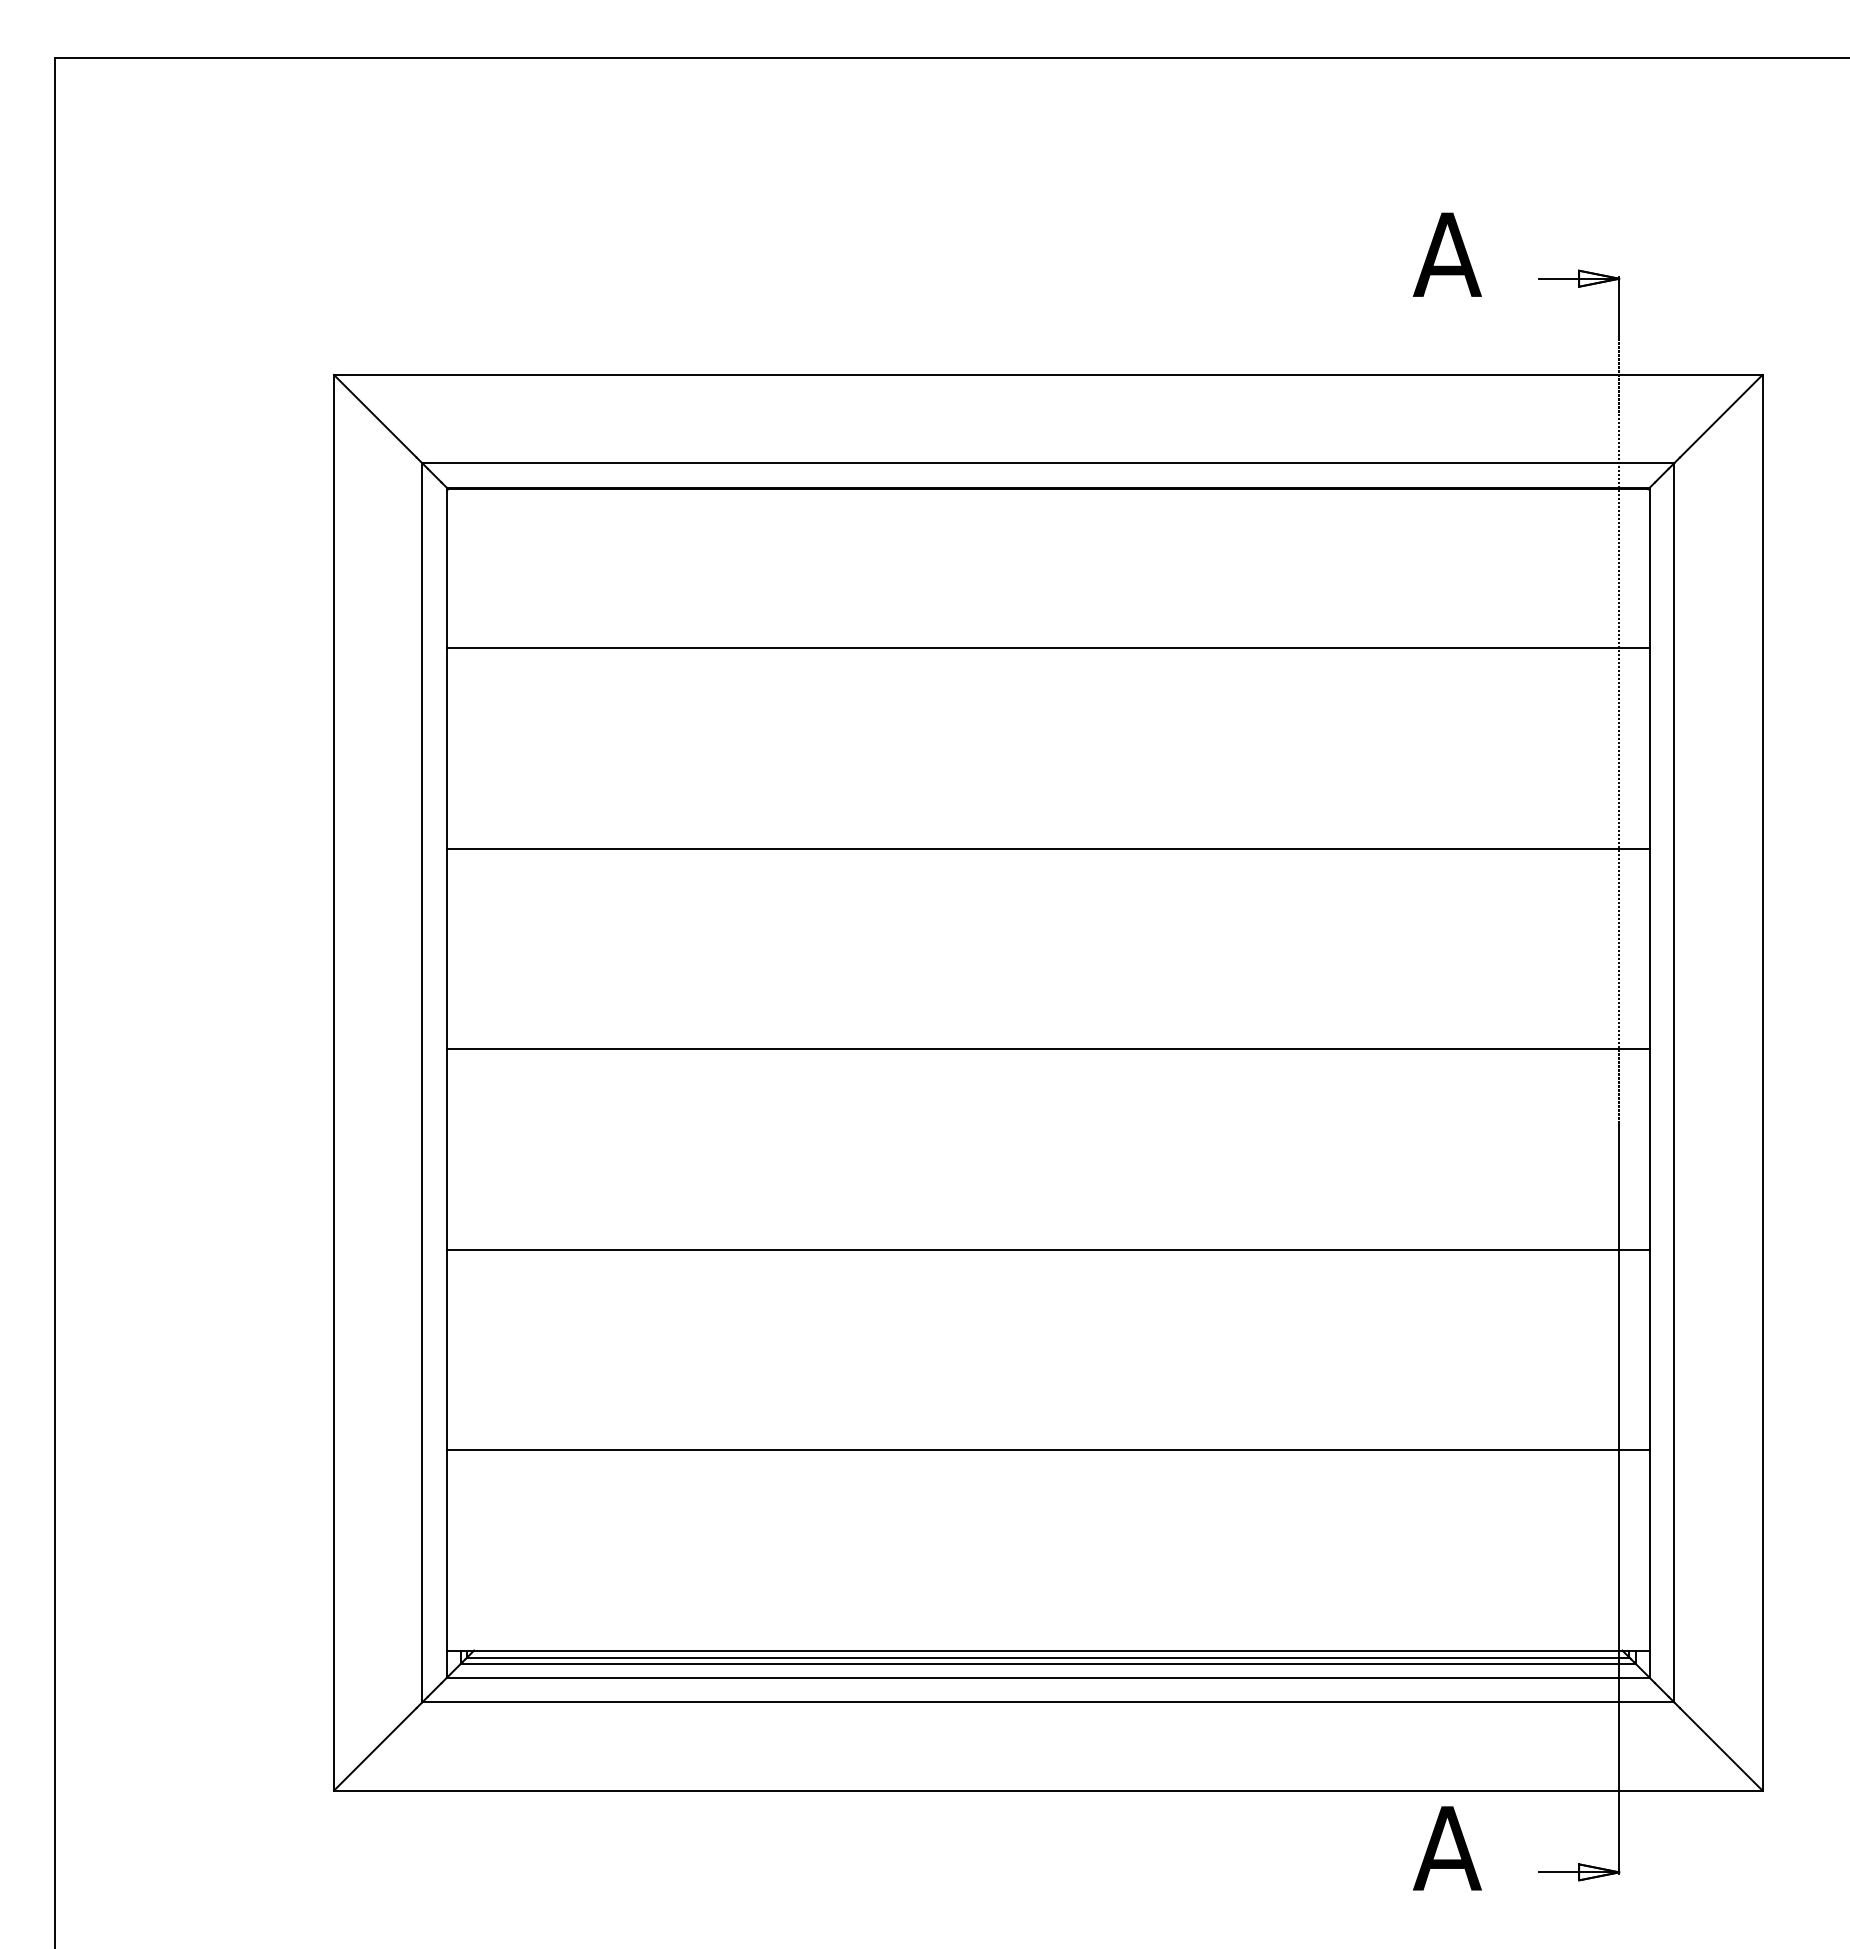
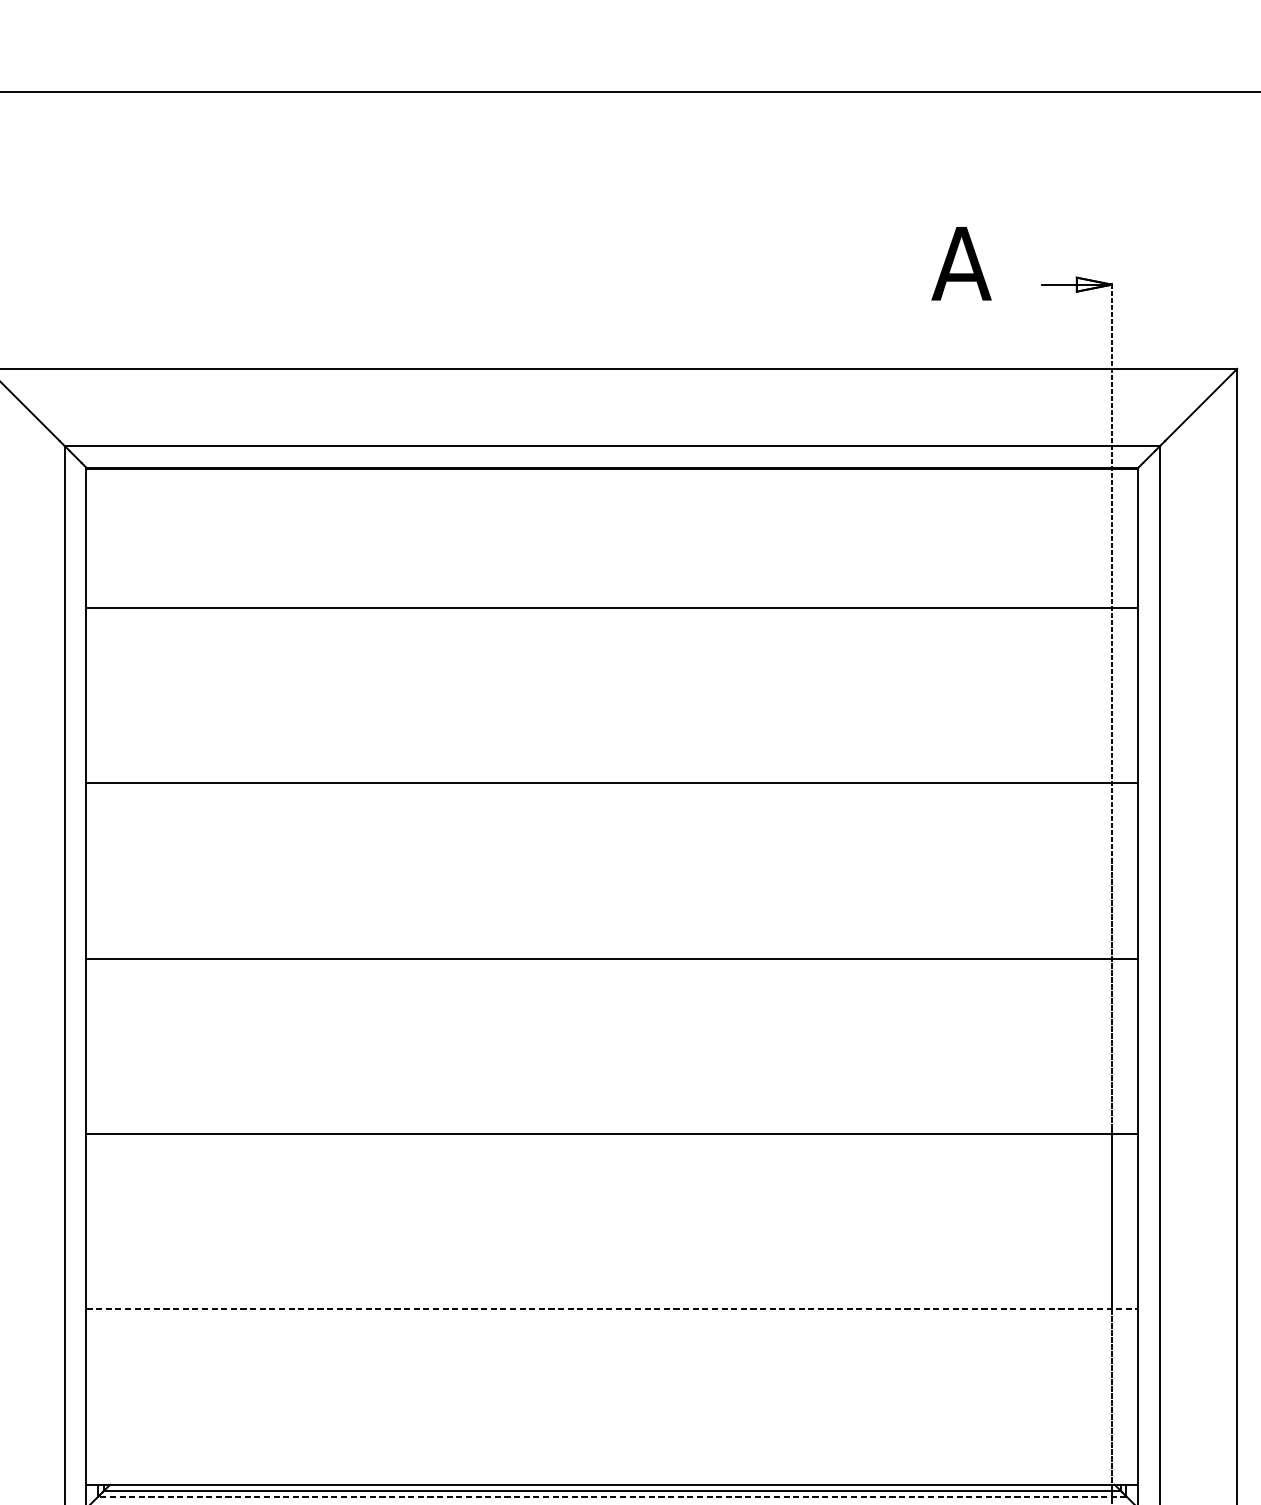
line: (1048, 1450) -> (612, 1309), solid -> dashed
line: (1048, 1663) -> (612, 1496), solid -> dashed

